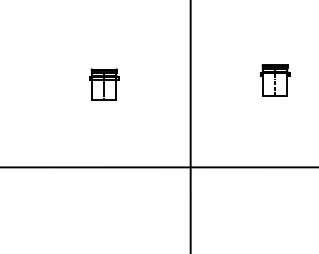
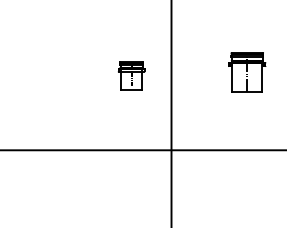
part: (275, 80) -> (247, 72), size x1.4
part: (104, 84) -> (131, 75), moved

